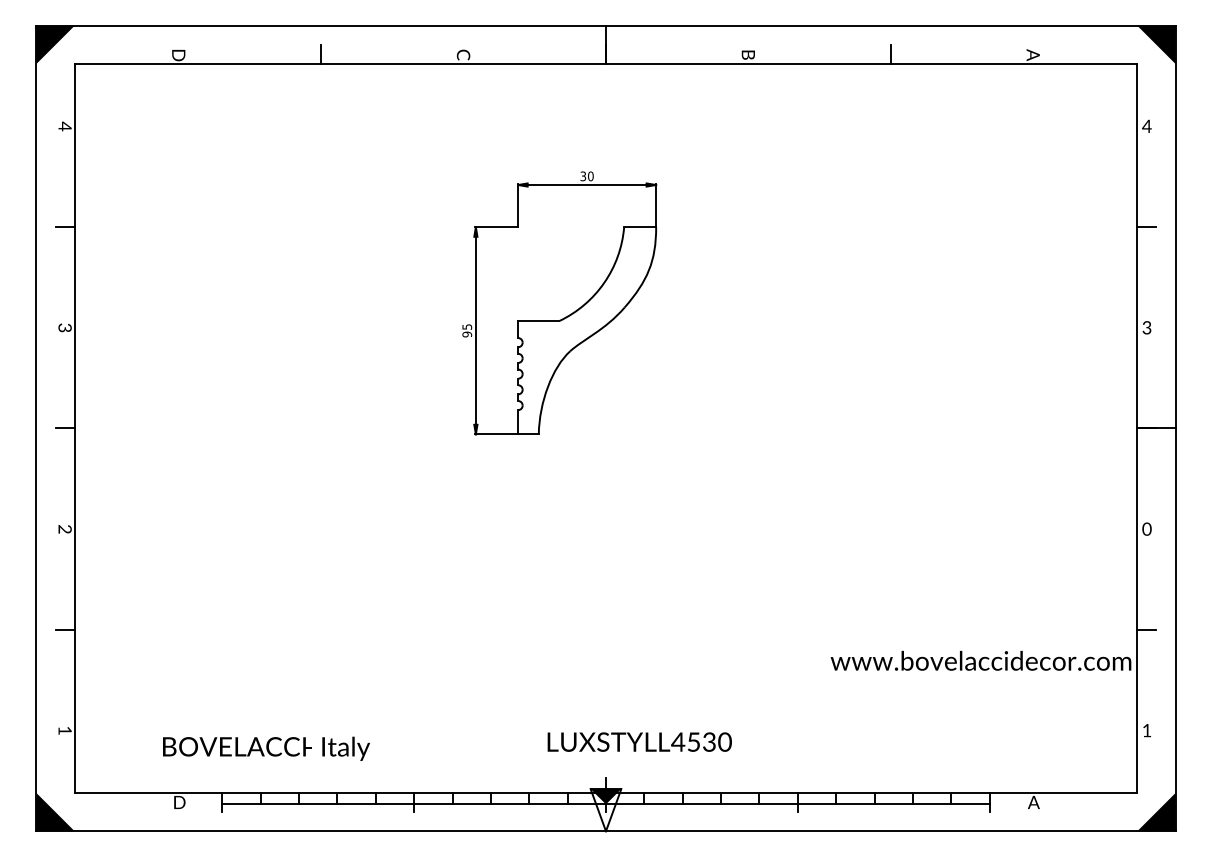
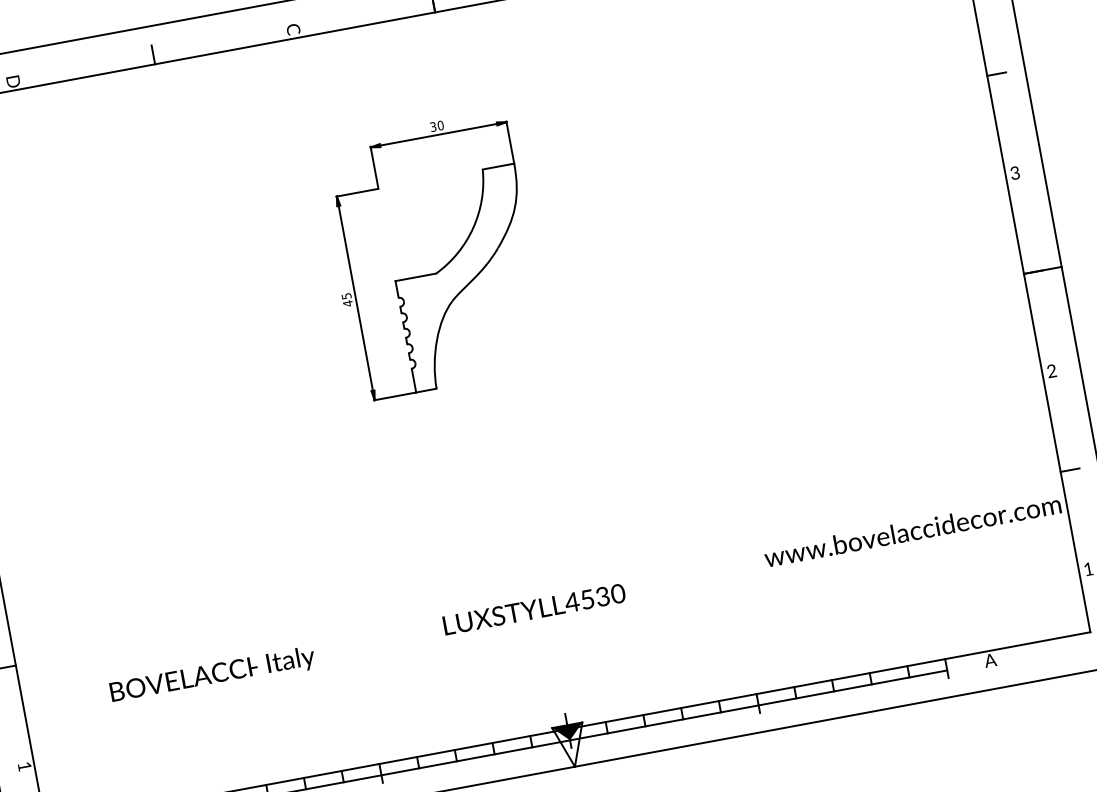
text: (467, 334) -> (348, 303), 95 -> 45
text: (1146, 529) -> (1051, 371), 0 -> 2
text: (639, 741) -> (534, 608), moved
text: (266, 748) -> (212, 675), moved

